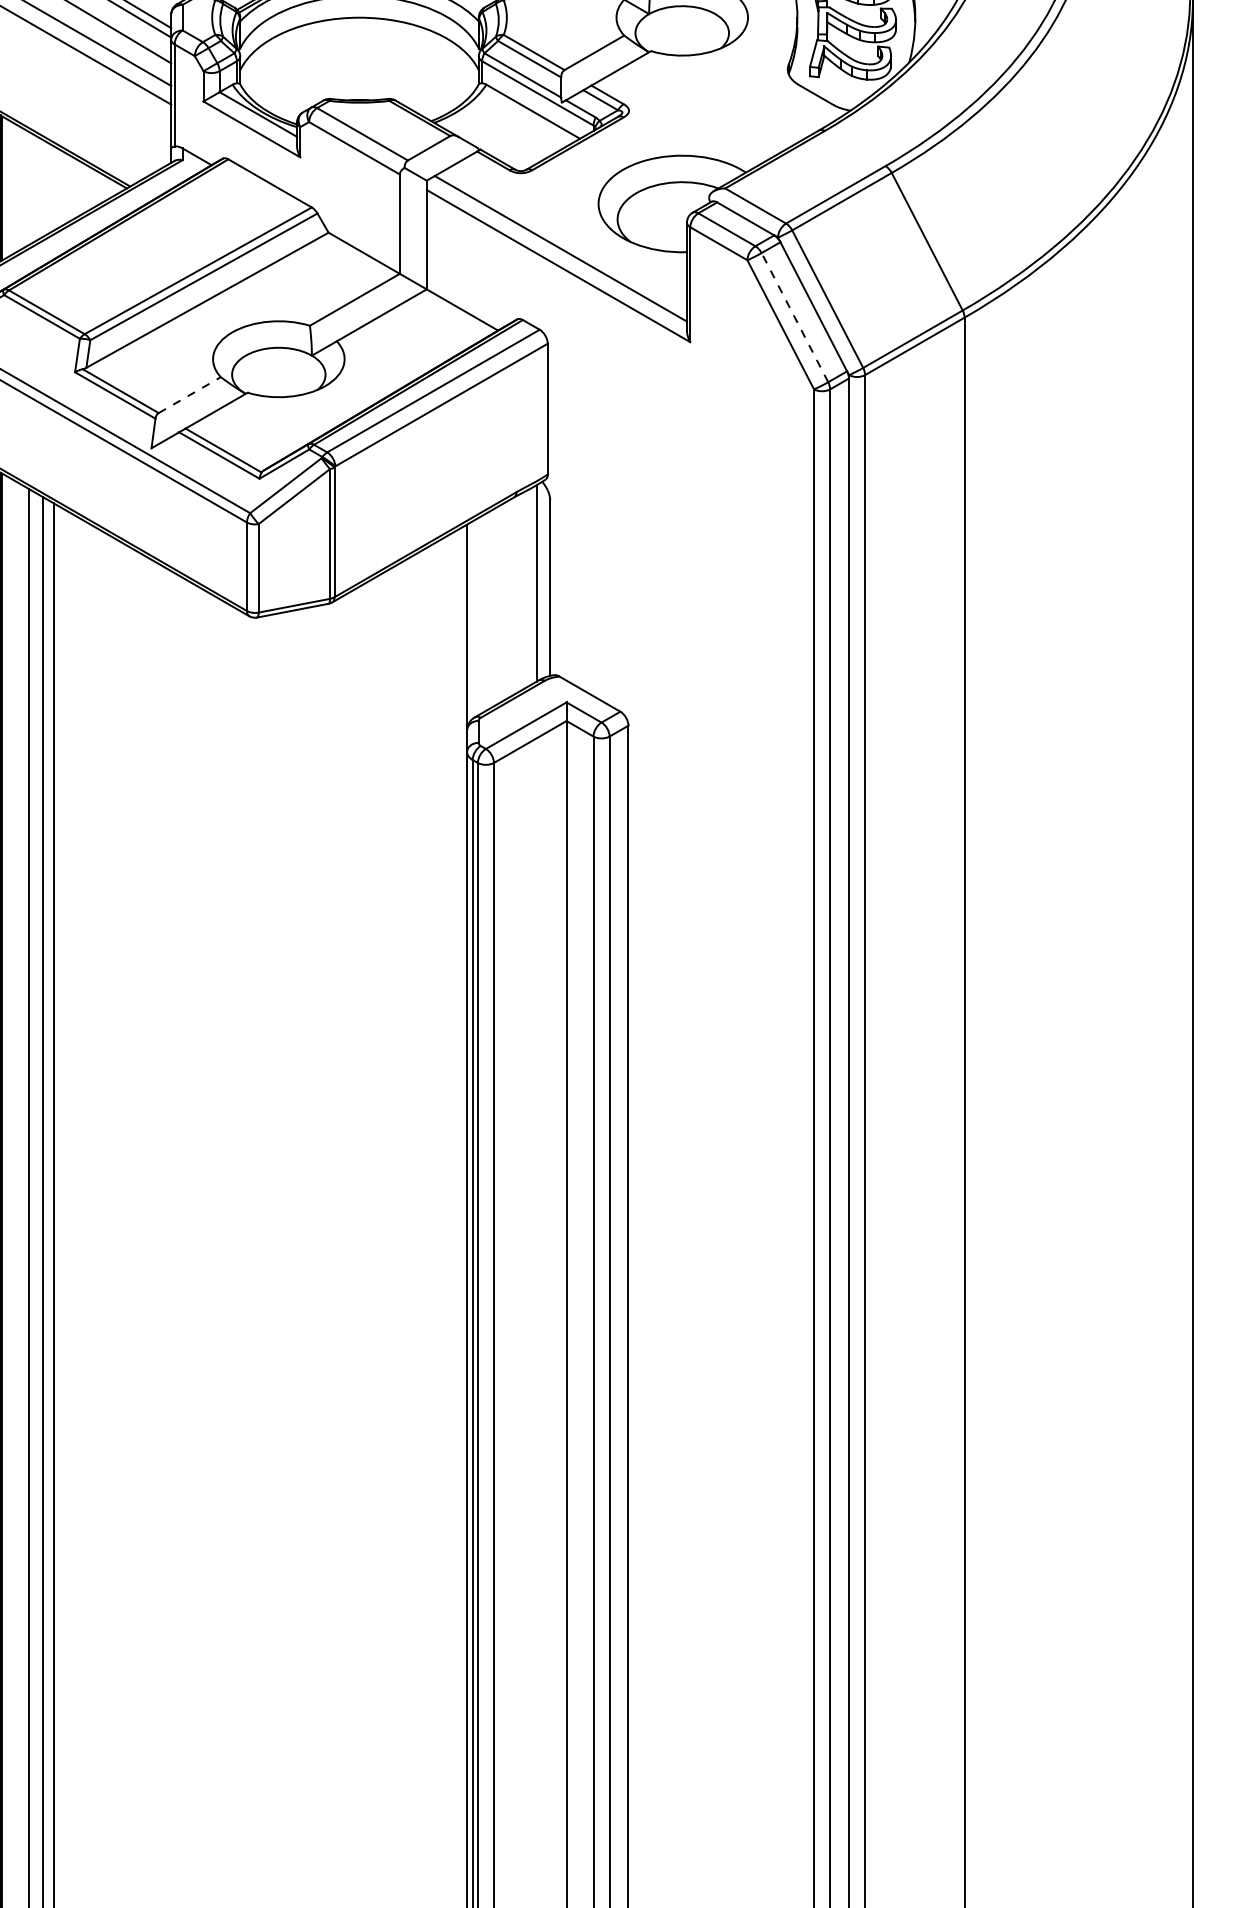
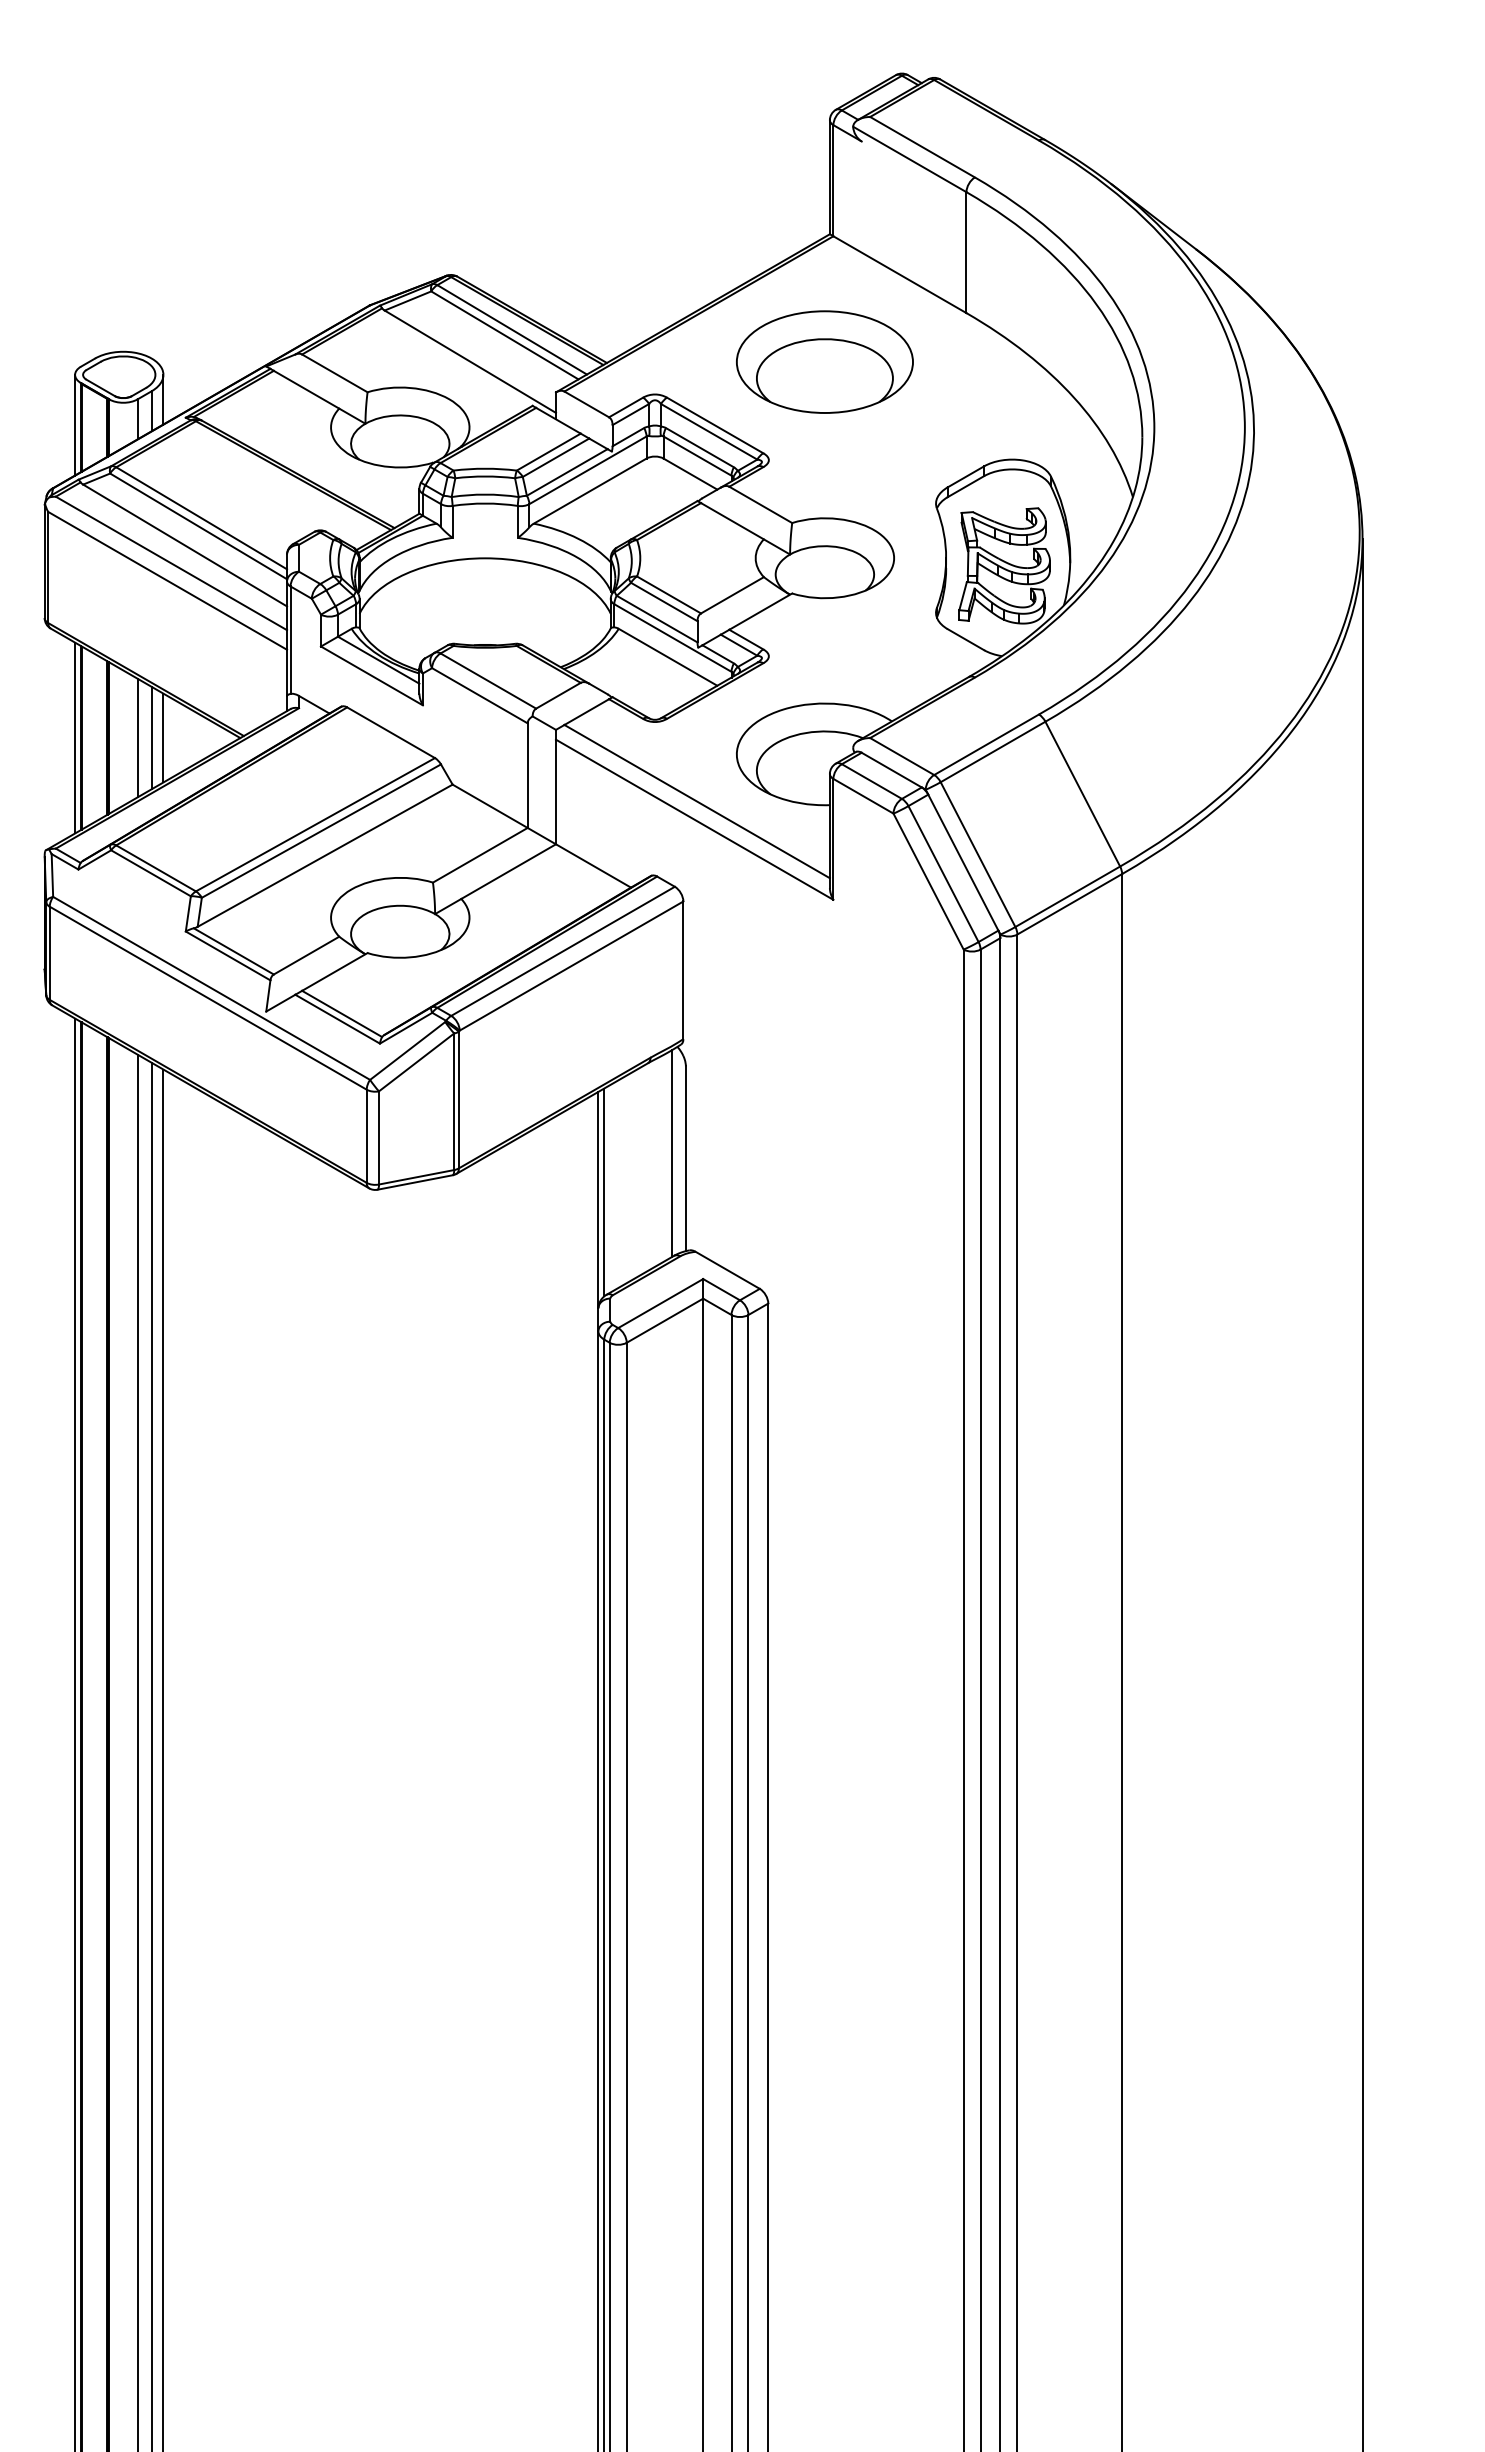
line: (29, 187) -> (137, 737), added
line: (42, 187) -> (151, 737), added
line: (53, 187) -> (163, 737), added
line: (794, 317) -> (943, 873), dashed -> solid
line: (189, 395) -> (306, 955), dashed -> solid
line: (472, 620) -> (604, 1192), added

